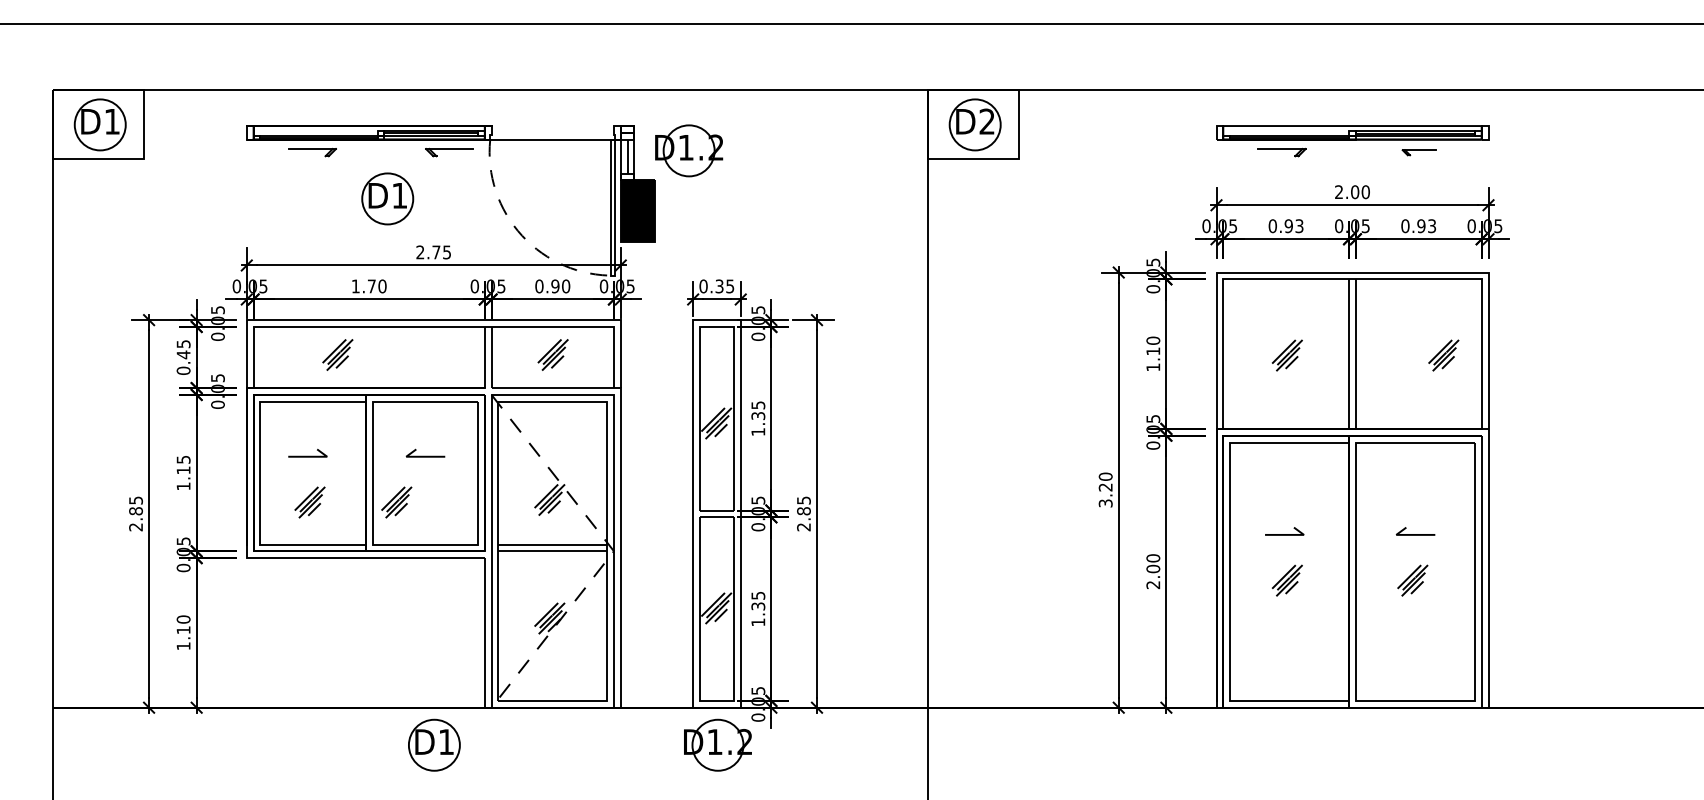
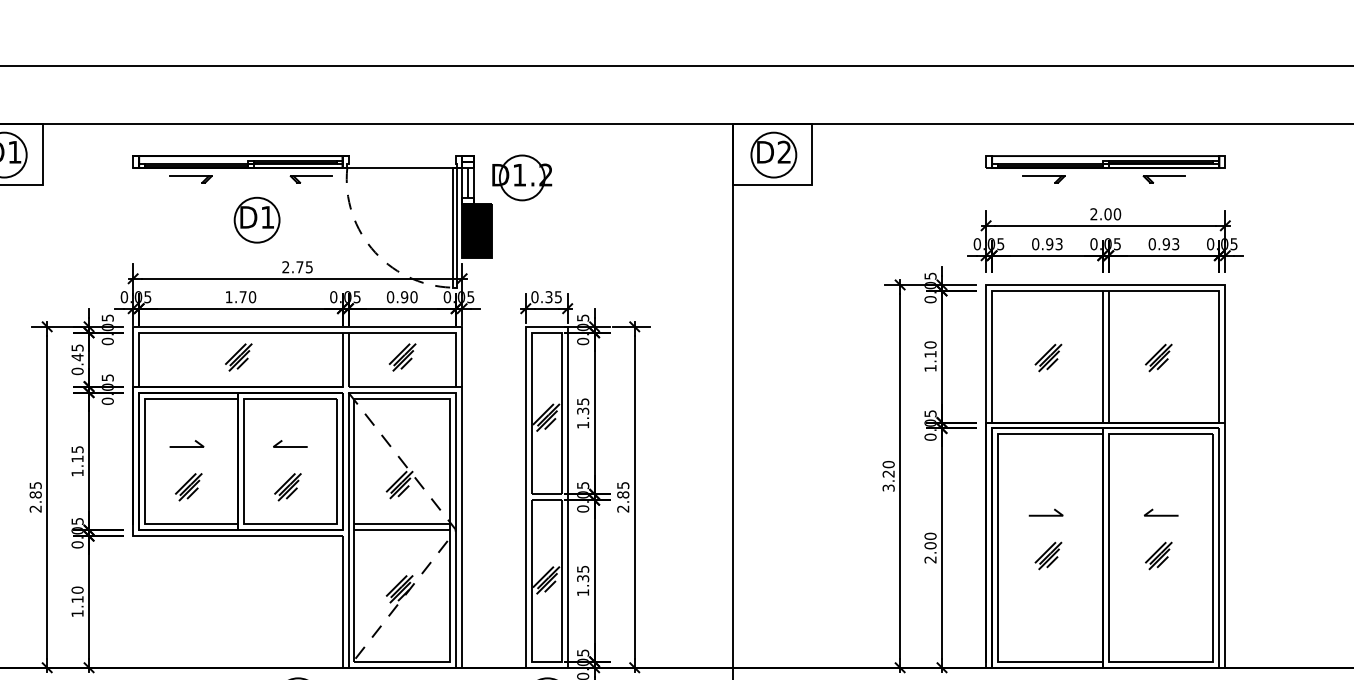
part: (1418, 152) -> (1163, 179), size x1.43
part: (337, 354) -> (238, 357), moved
part: (1443, 355) -> (1158, 357), moved
part: (396, 502) -> (287, 487), moved

